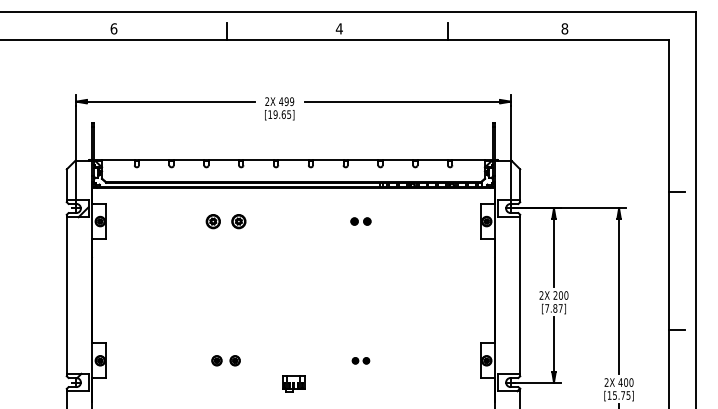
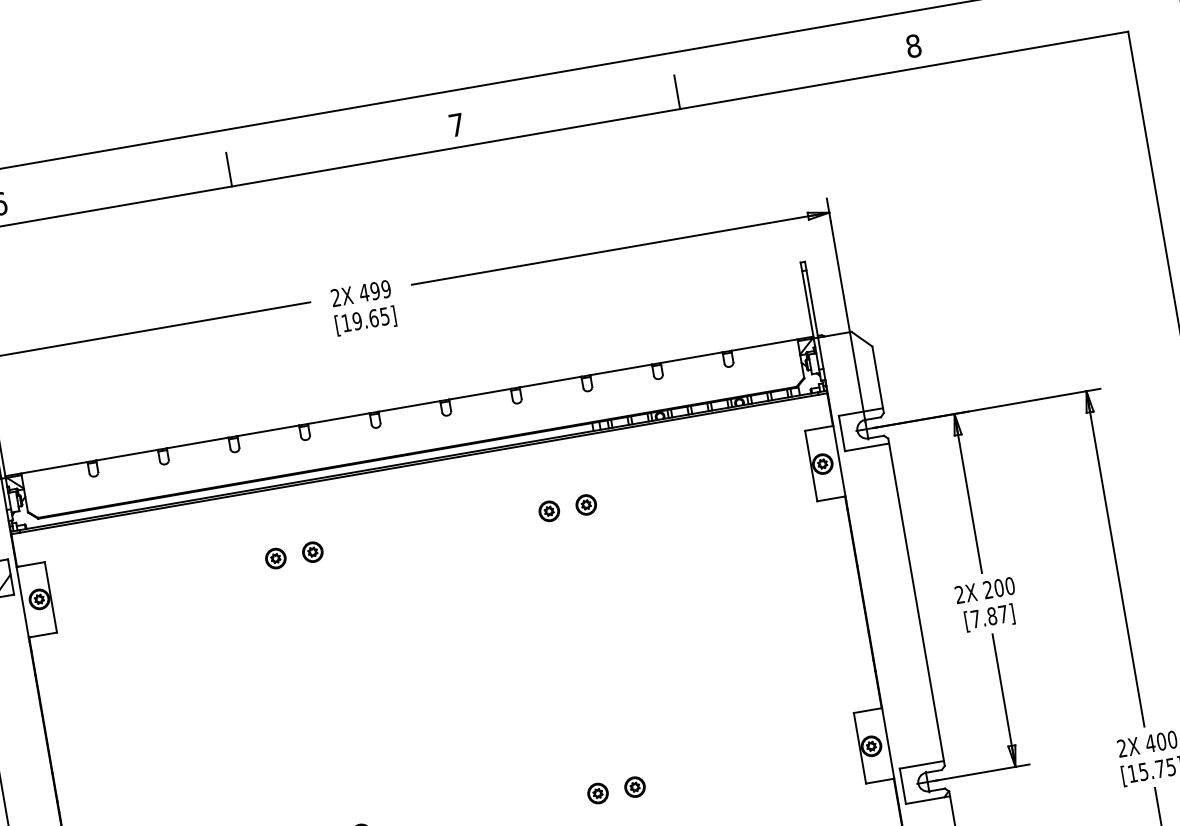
text: (338, 28) -> (454, 124), 4 -> 7
part: (225, 221) -> (293, 555), size x0.71
part: (360, 221) -> (566, 508), size x1.43
part: (360, 360) -> (615, 789), size x1.67

